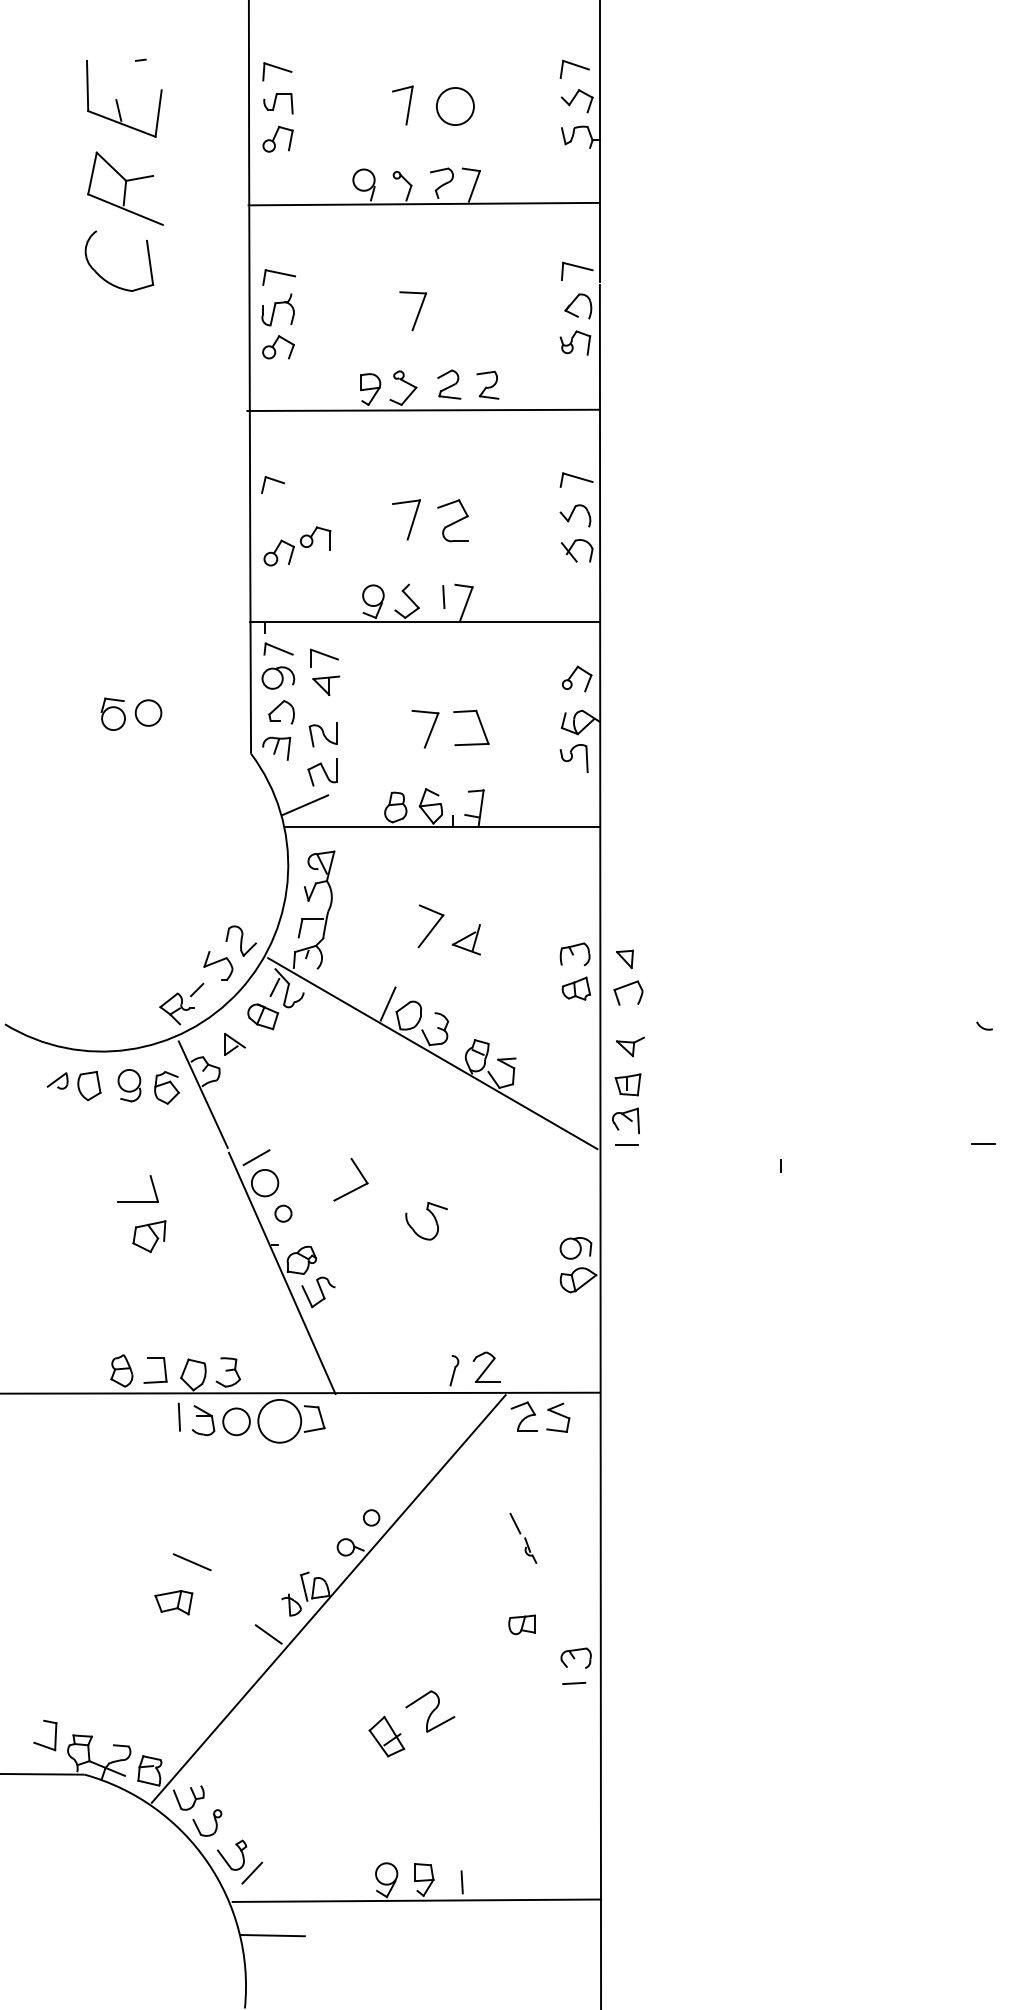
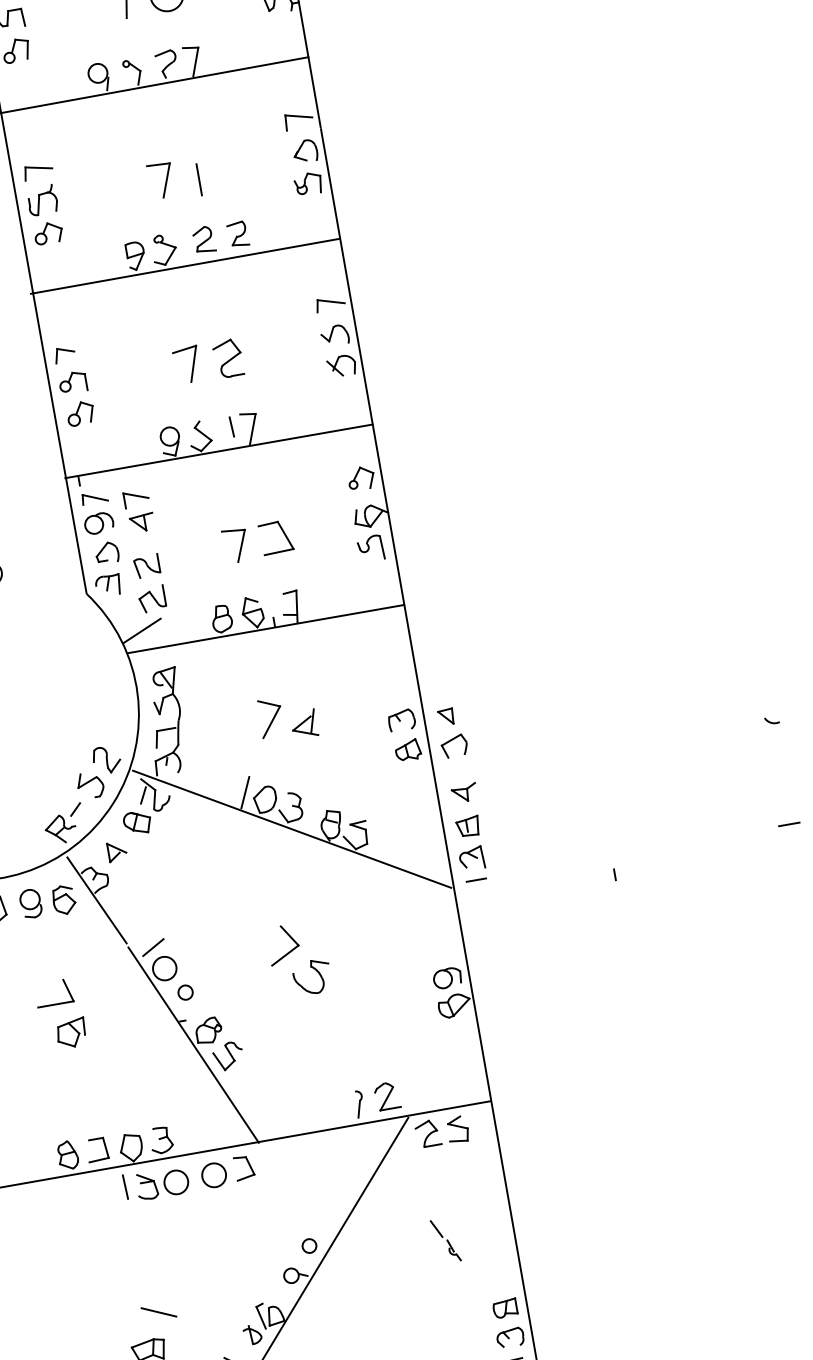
line: (455, 317) -> (199, 179), added
part: (315, 538) -> (72, 382), moved
part: (355, 1188) -> (288, 951), moved
circle: (279, 1420) -> (213, 1174), size x0.62
part: (521, 1624) -> (504, 1308), moved

